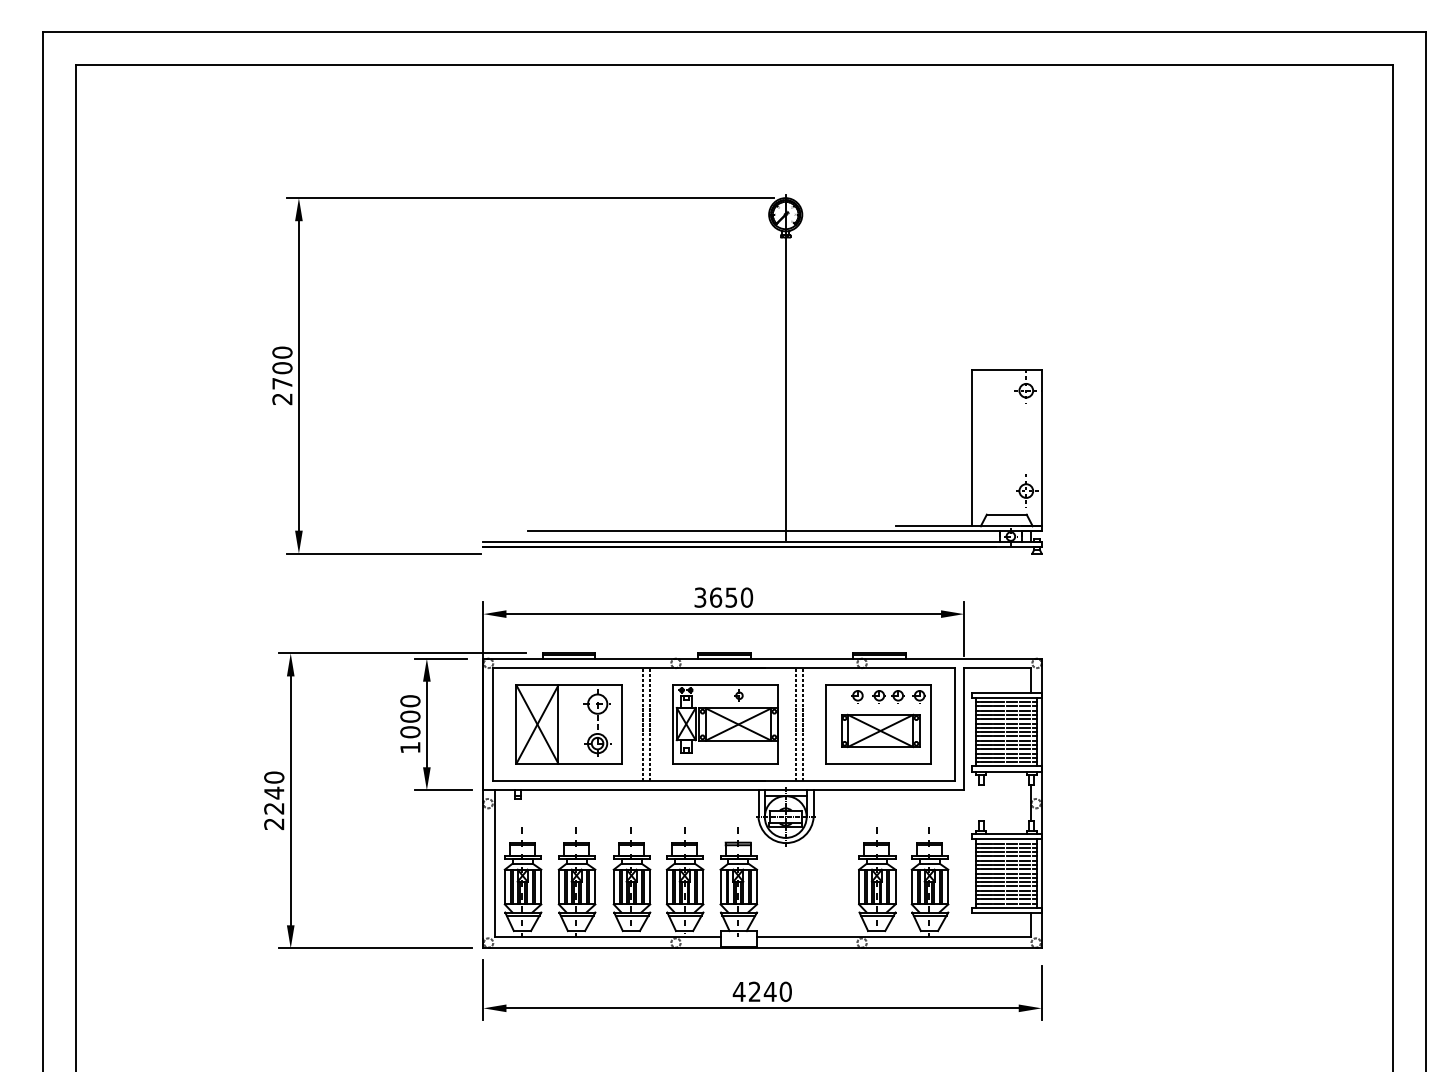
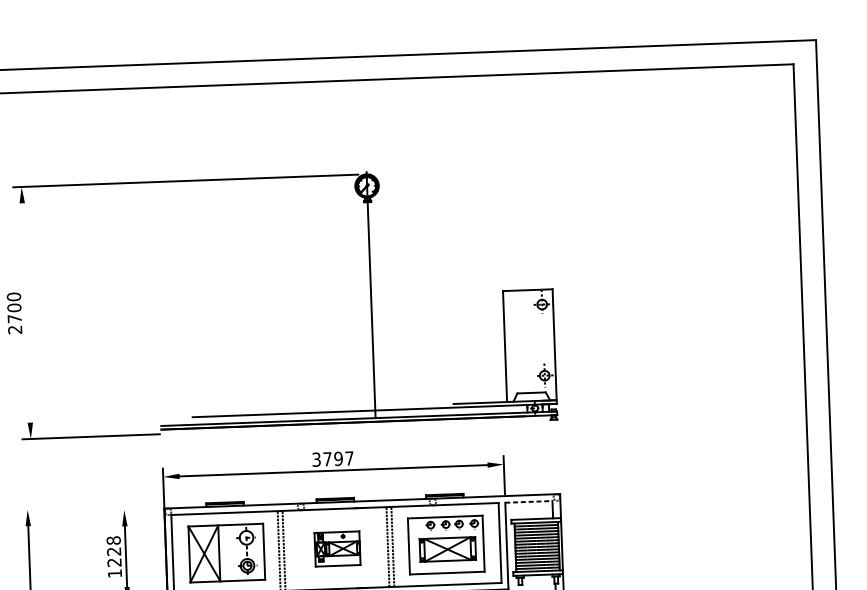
line: (298, 375) -> (25, 312), removed
text: (731, 597) -> (338, 458), 3650 -> 3797
line: (402, 653) -> (106, 507), removed
line: (440, 658) -> (133, 509), removed
line: (997, 668) -> (528, 502), solid -> dashed
text: (410, 716) -> (114, 551), 1000 -> 1228
part: (725, 724) -> (337, 548), size x0.6

